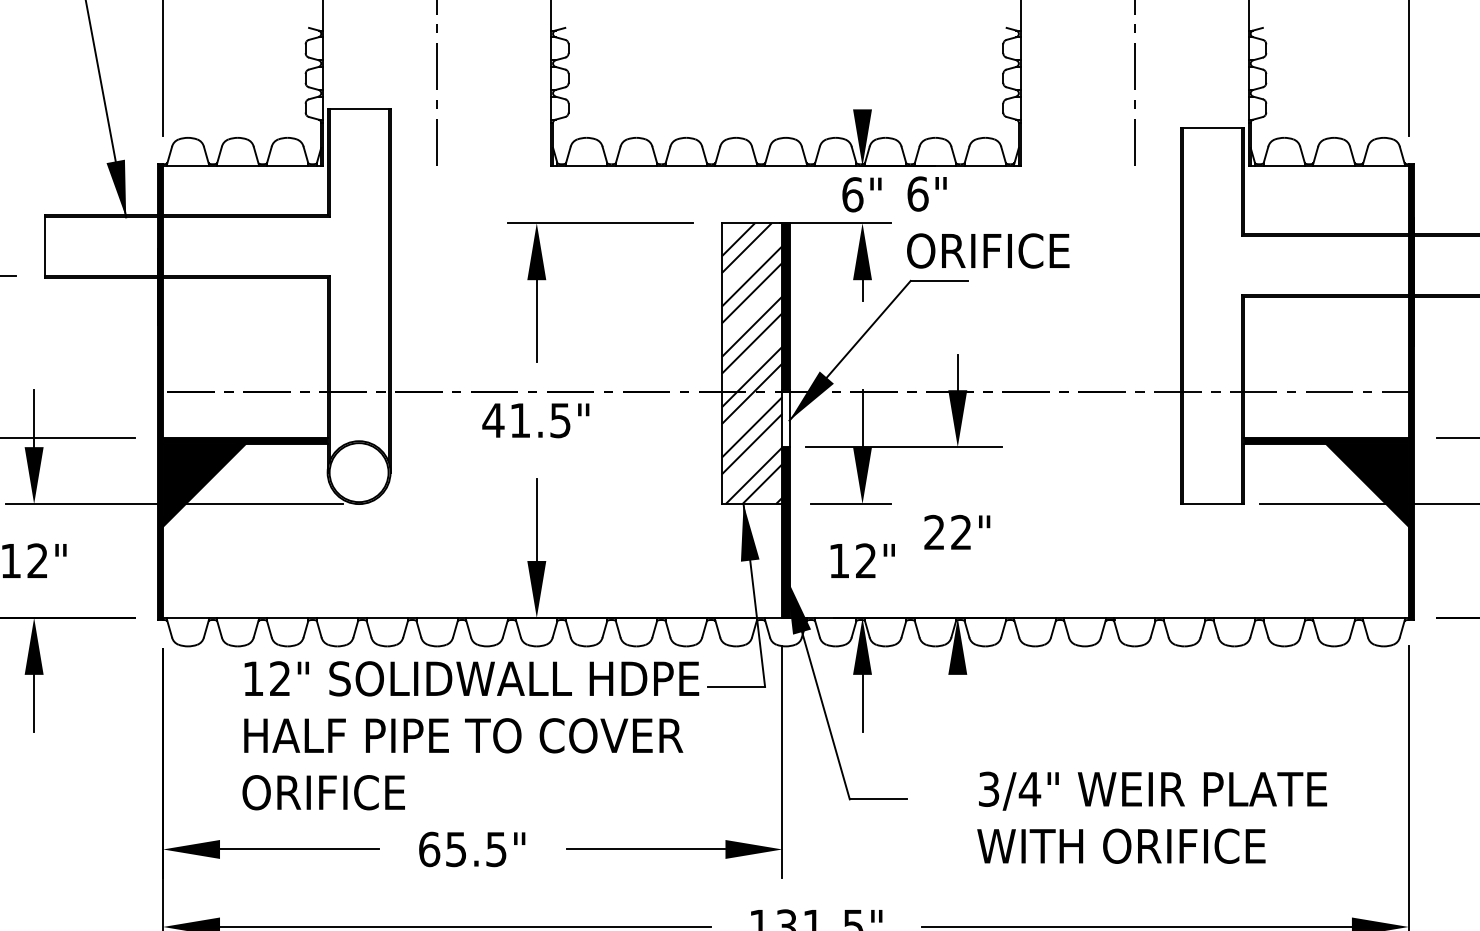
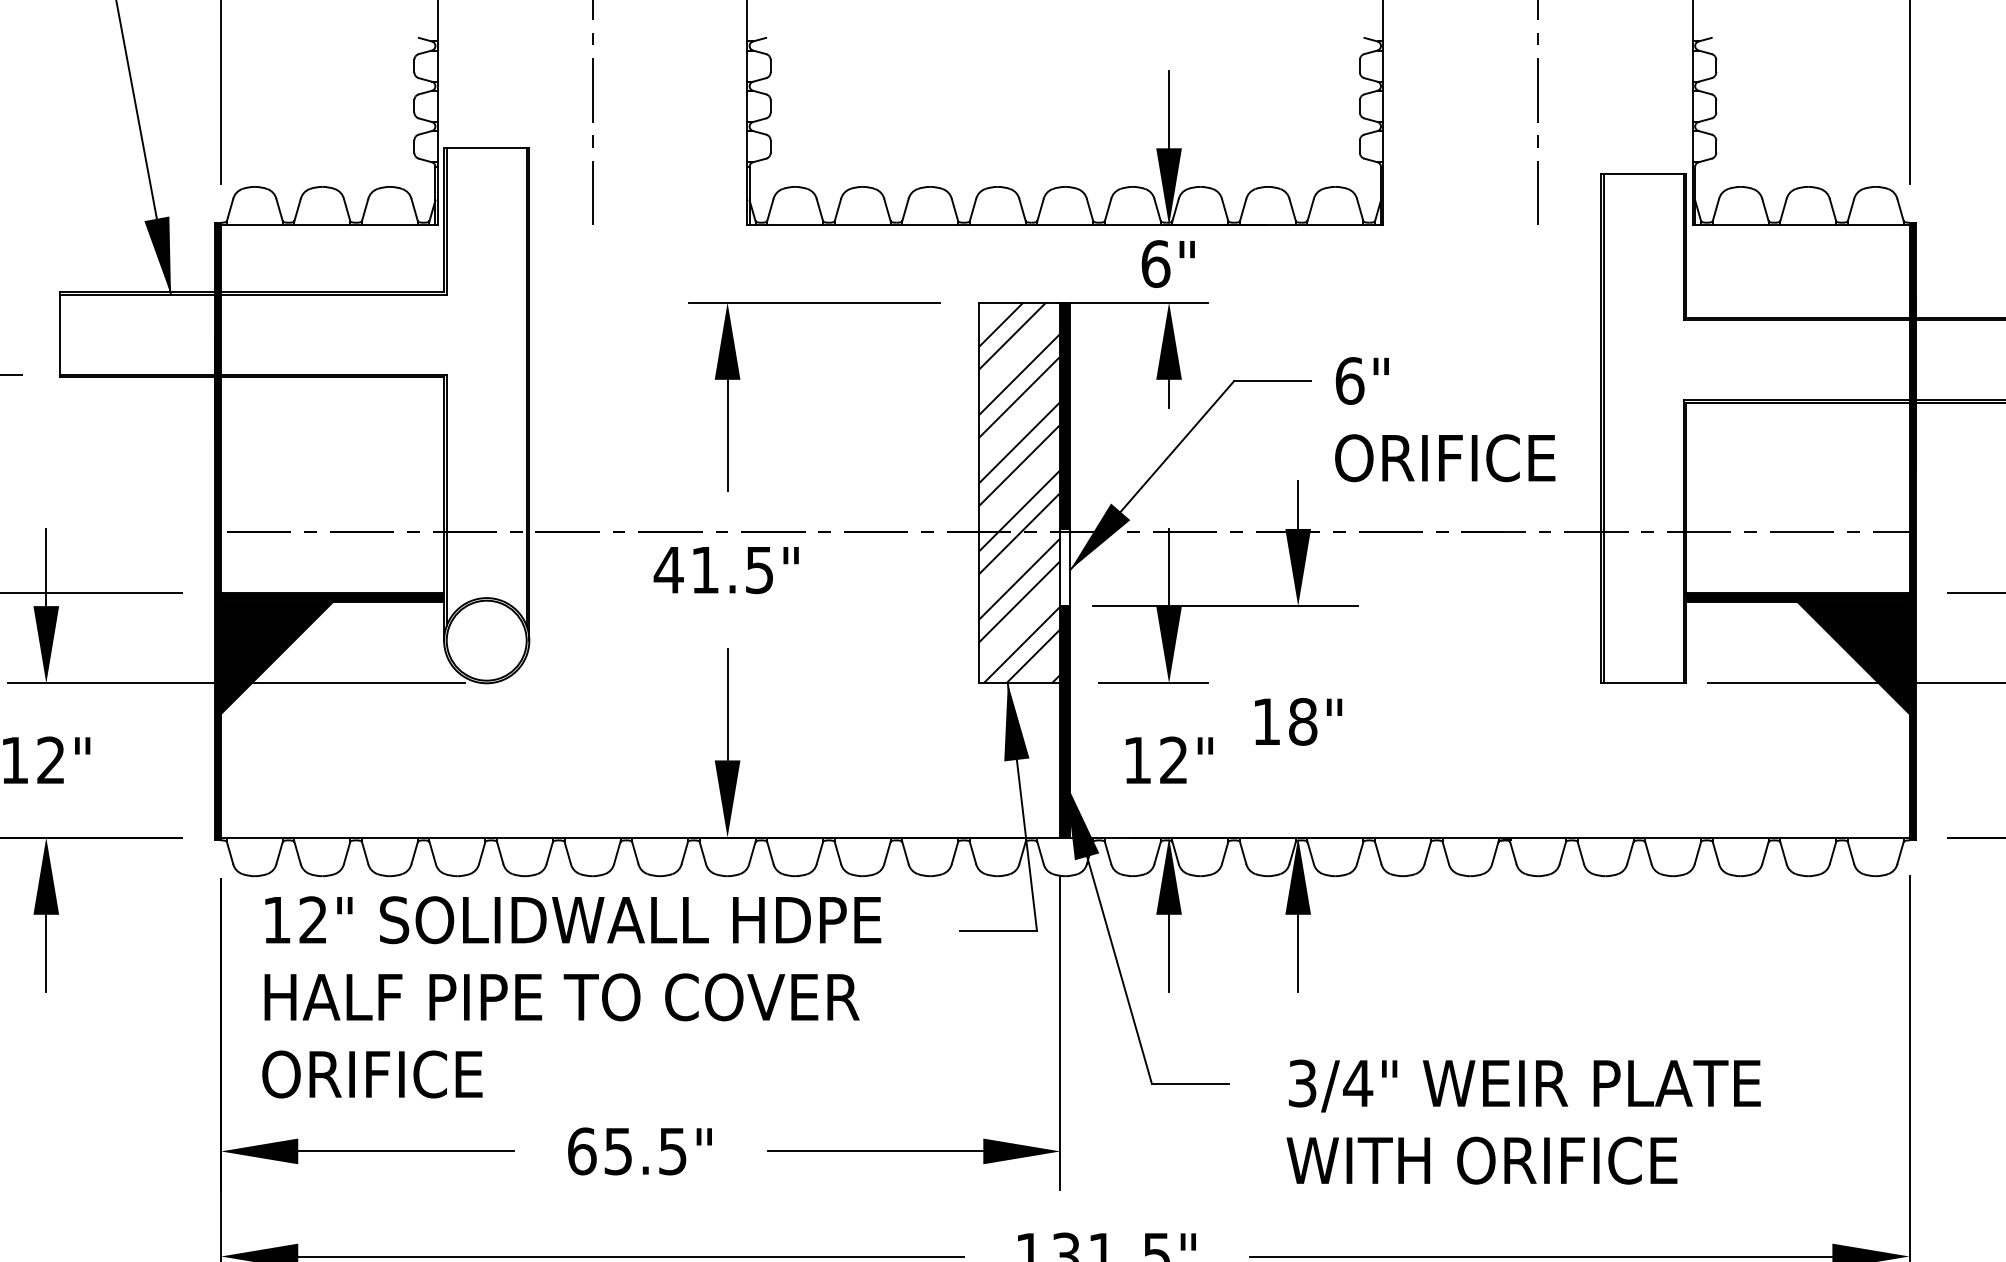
line: (862, 80) -> (1169, 109), added
text: (988, 222) -> (1445, 419), moved
text: (947, 532) -> (1284, 721), 22" -> 18"
line: (957, 702) -> (1297, 952), added
text: (470, 735) -> (571, 996), moved
text: (1152, 817) -> (1524, 1121), moved

